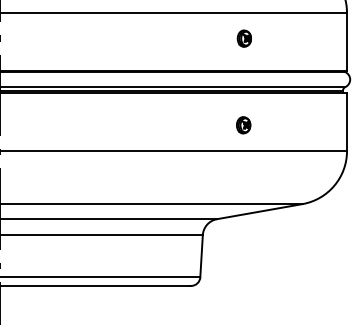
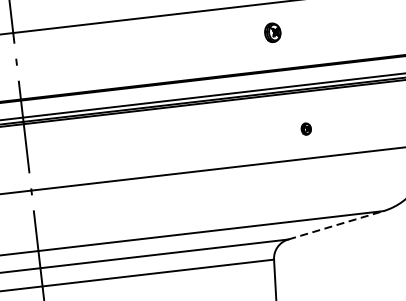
part: (243, 38) -> (271, 32), moved
part: (243, 125) -> (305, 129), size x0.6
line: (260, 211) -> (336, 225), solid -> dashed

